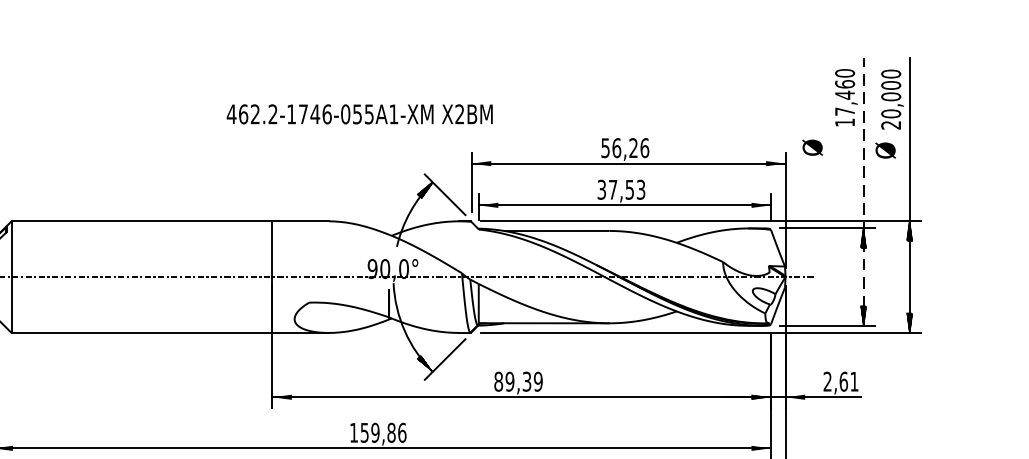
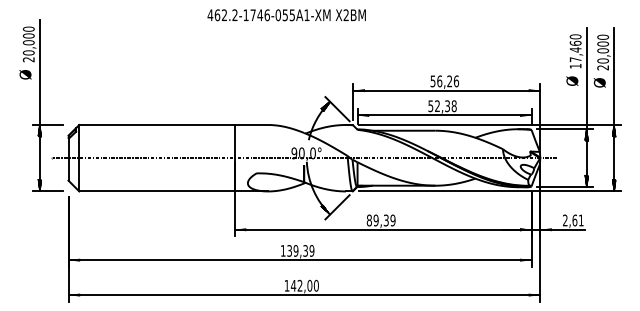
text: (359, 114) -> (286, 15), moved
text: (812, 146) -> (572, 80), moved
text: (621, 190) -> (442, 106), 37,53 -> 52,38
line: (863, 191) -> (586, 107), dashed -> solid
text: (382, 432) -> (300, 250), 159,86 -> 139,39

